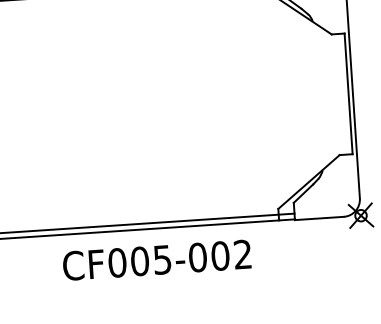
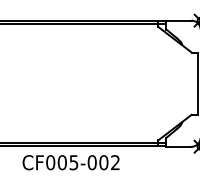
text: (155, 259) -> (70, 162), moved

